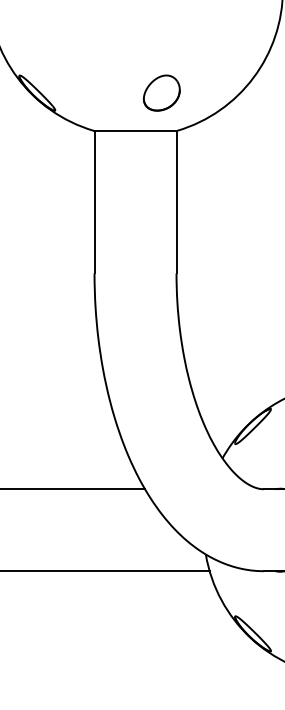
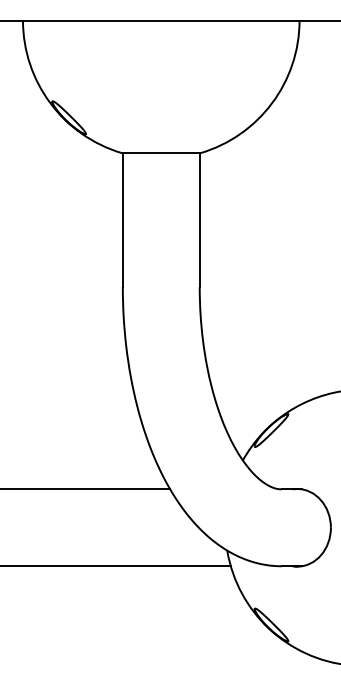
part: (161, 92) -> (185, 117), removed

